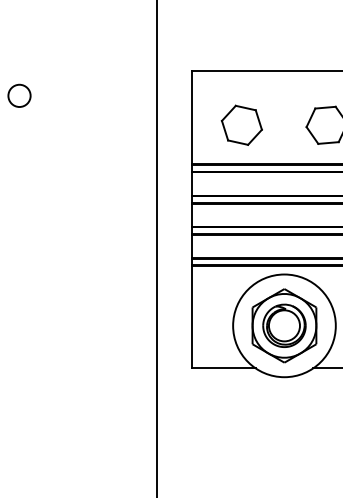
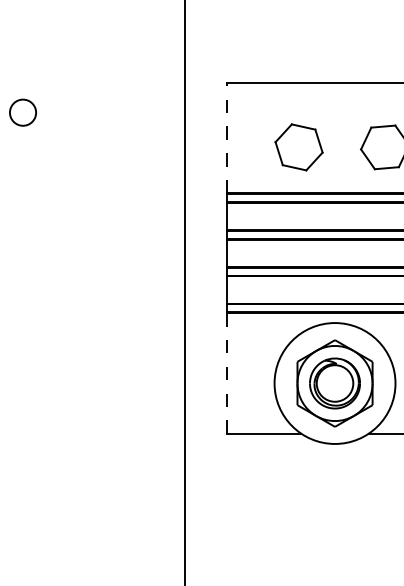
line: (192, 117) -> (226, 138), solid -> dashed
part: (241, 124) -> (298, 146), moved
line: (192, 316) -> (226, 372), solid -> dashed

